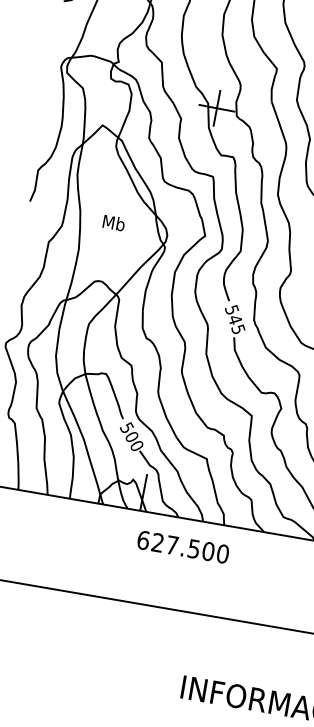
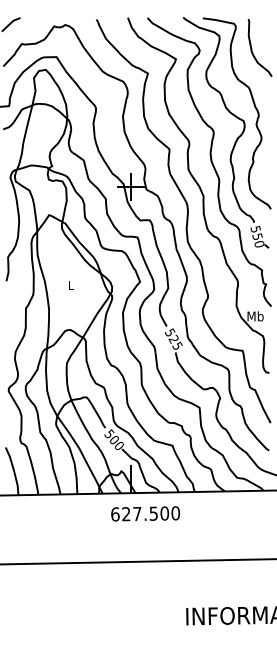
text: (114, 223) -> (71, 285), Mb -> L
text: (234, 318) -> (173, 338), 545 -> 525
text: (183, 546) -> (145, 513), moved

